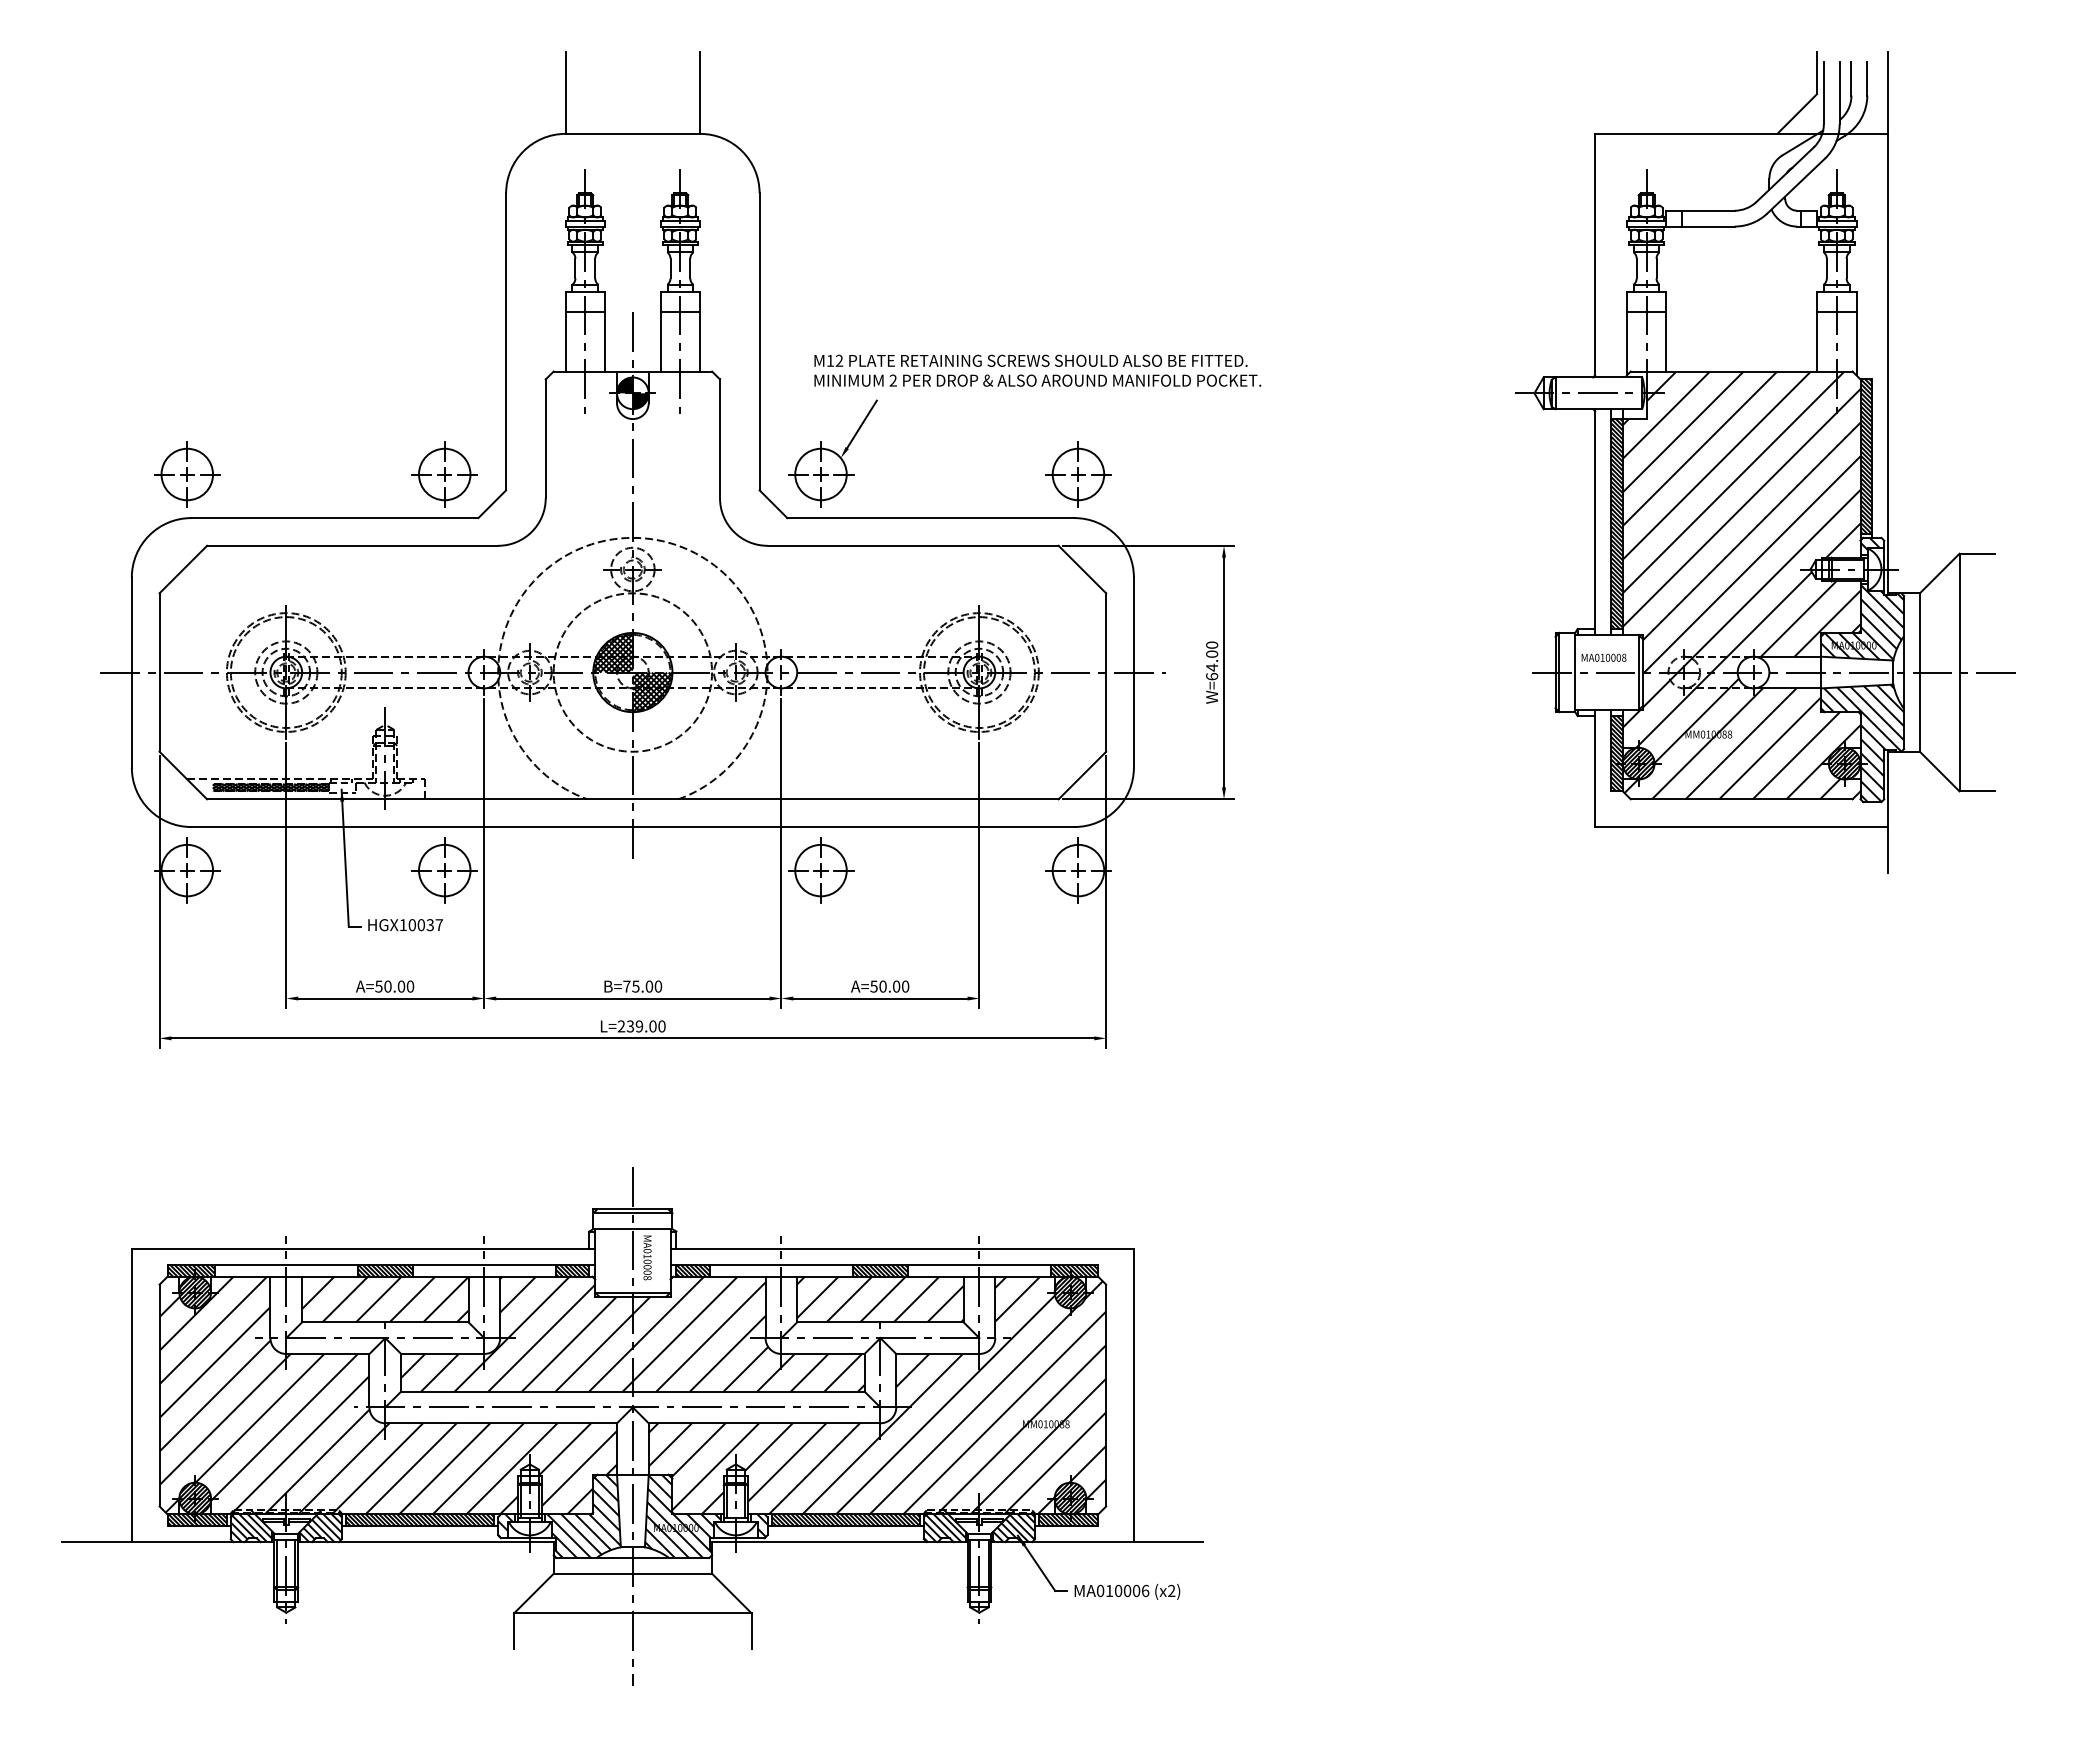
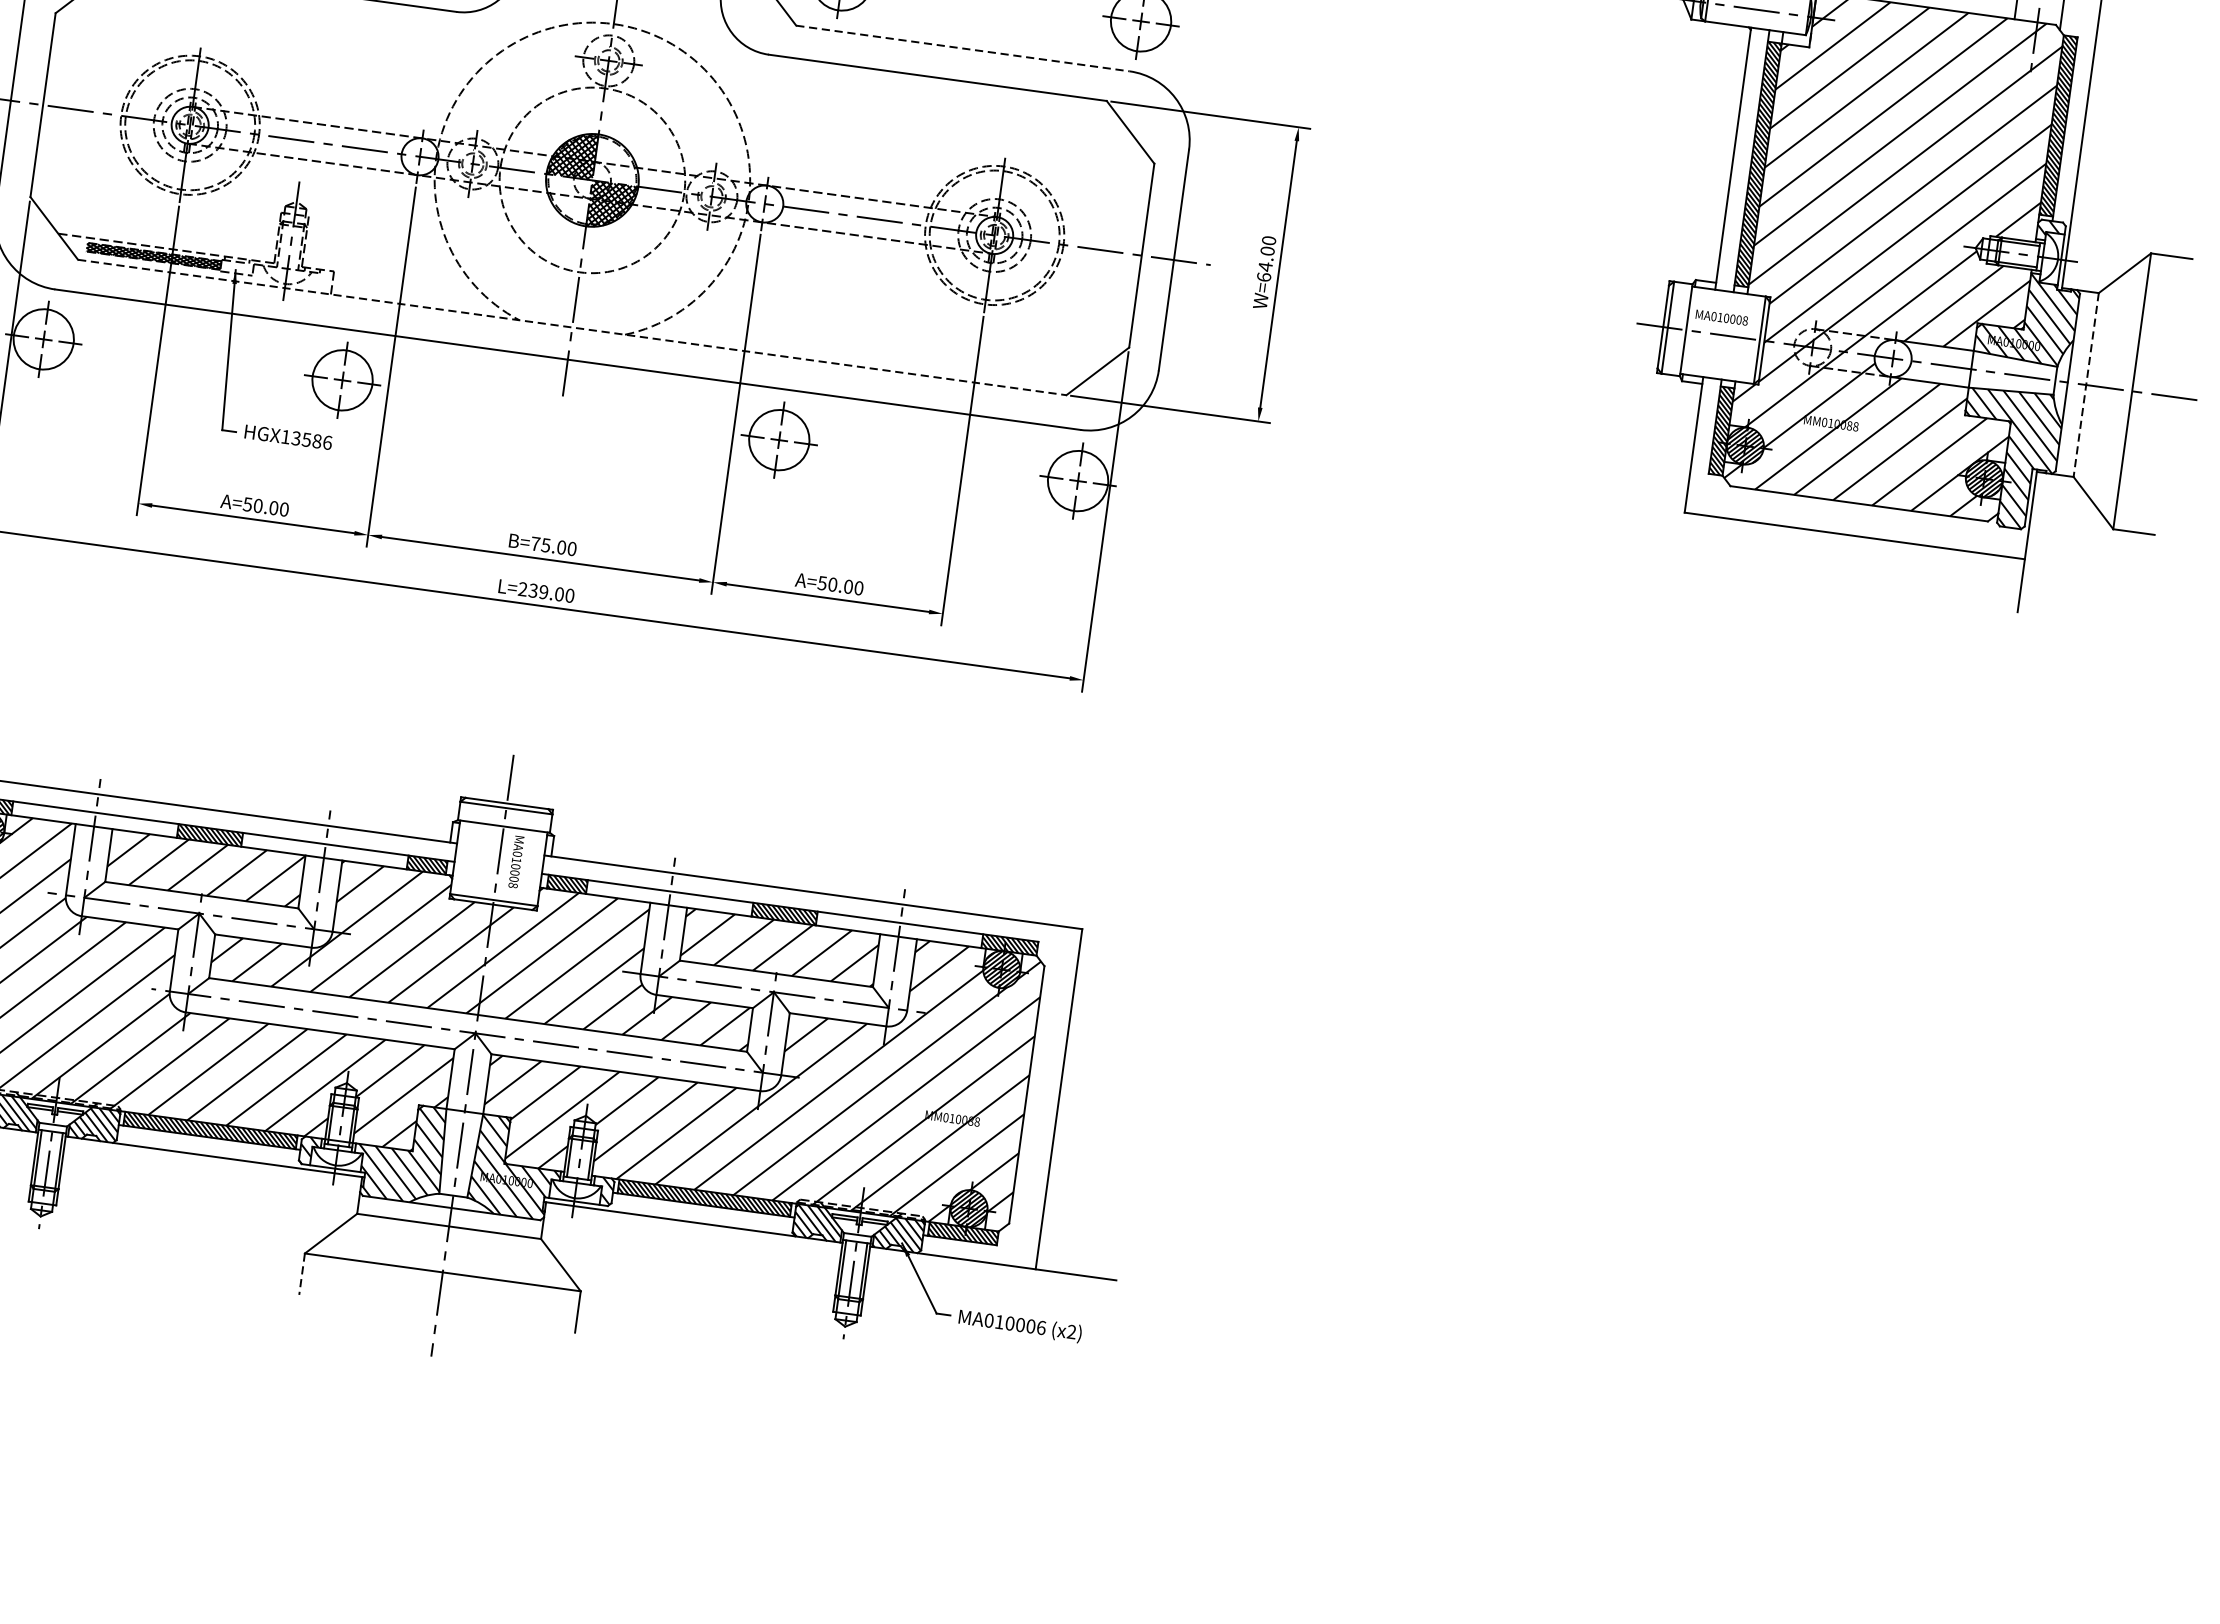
line: (930, 518) -> (962, 48), solid -> dashed
line: (1919, 673) -> (2085, 386), solid -> dashed
line: (632, 799) -> (571, 327), solid -> dashed
text: (425, 925) -> (311, 441), HGX10037 -> HGX13586
line: (514, 1631) -> (302, 1274), solid -> dashed

